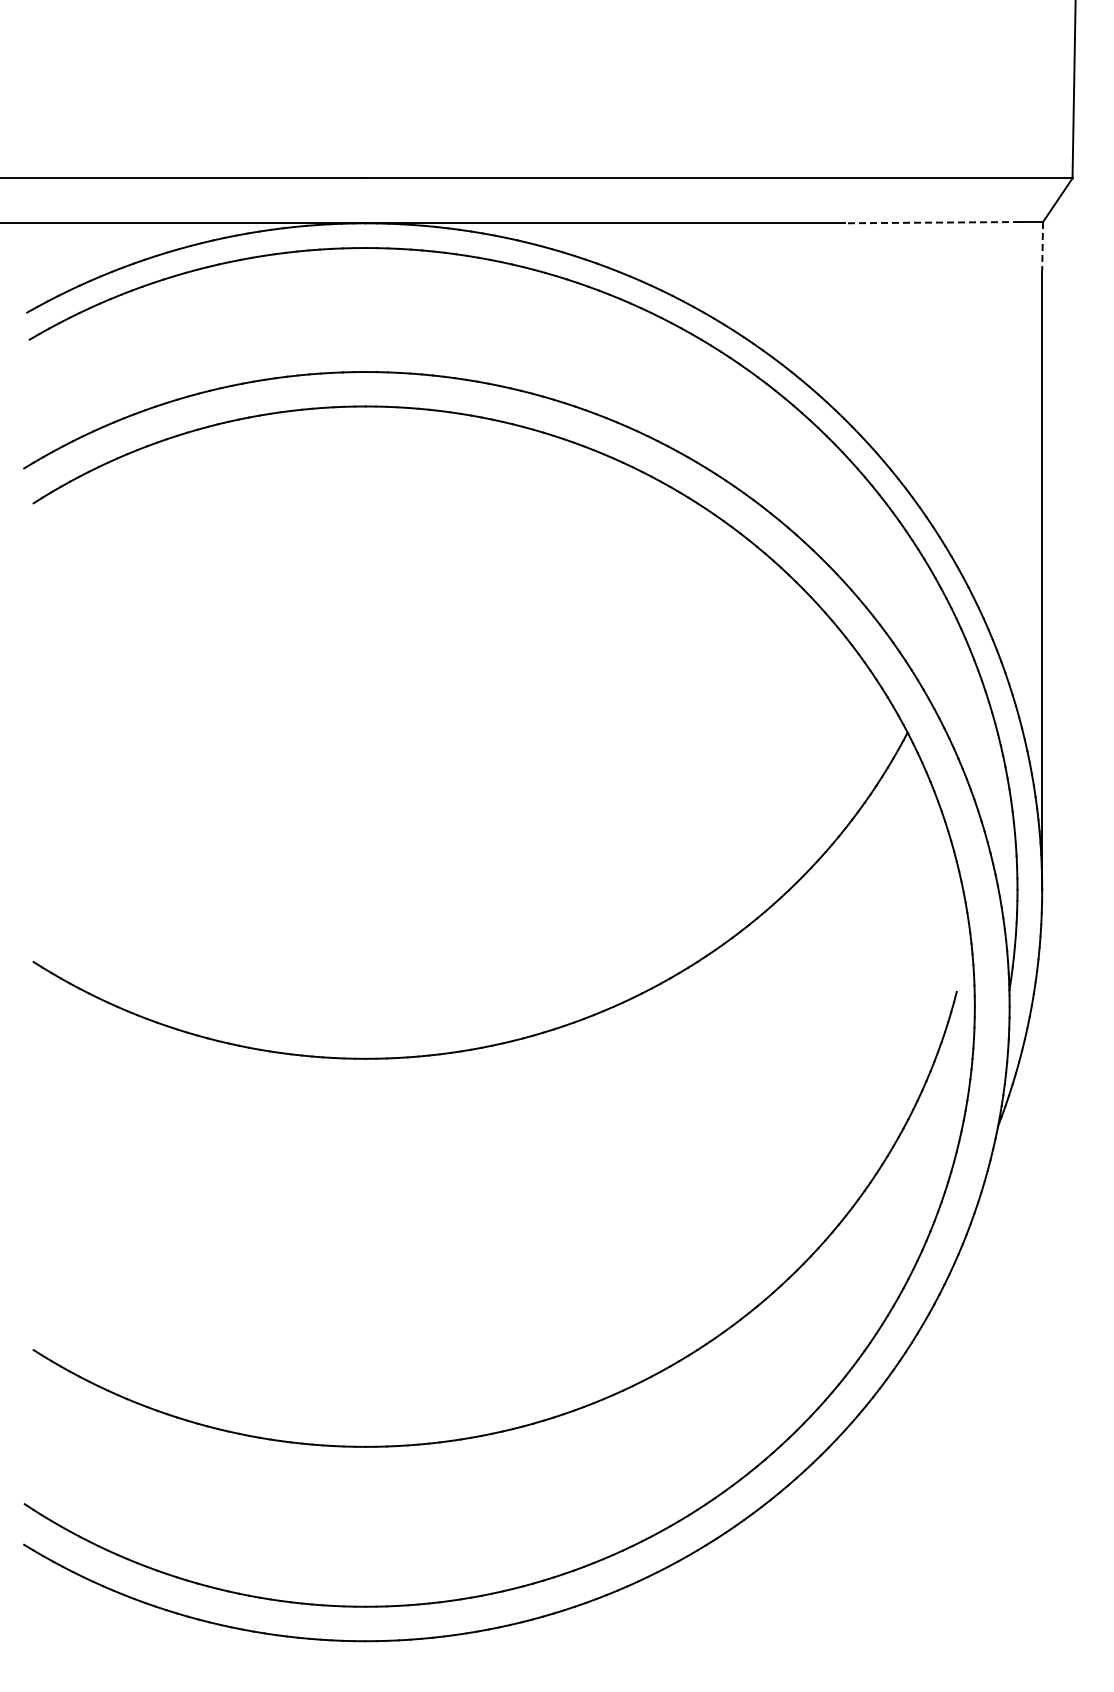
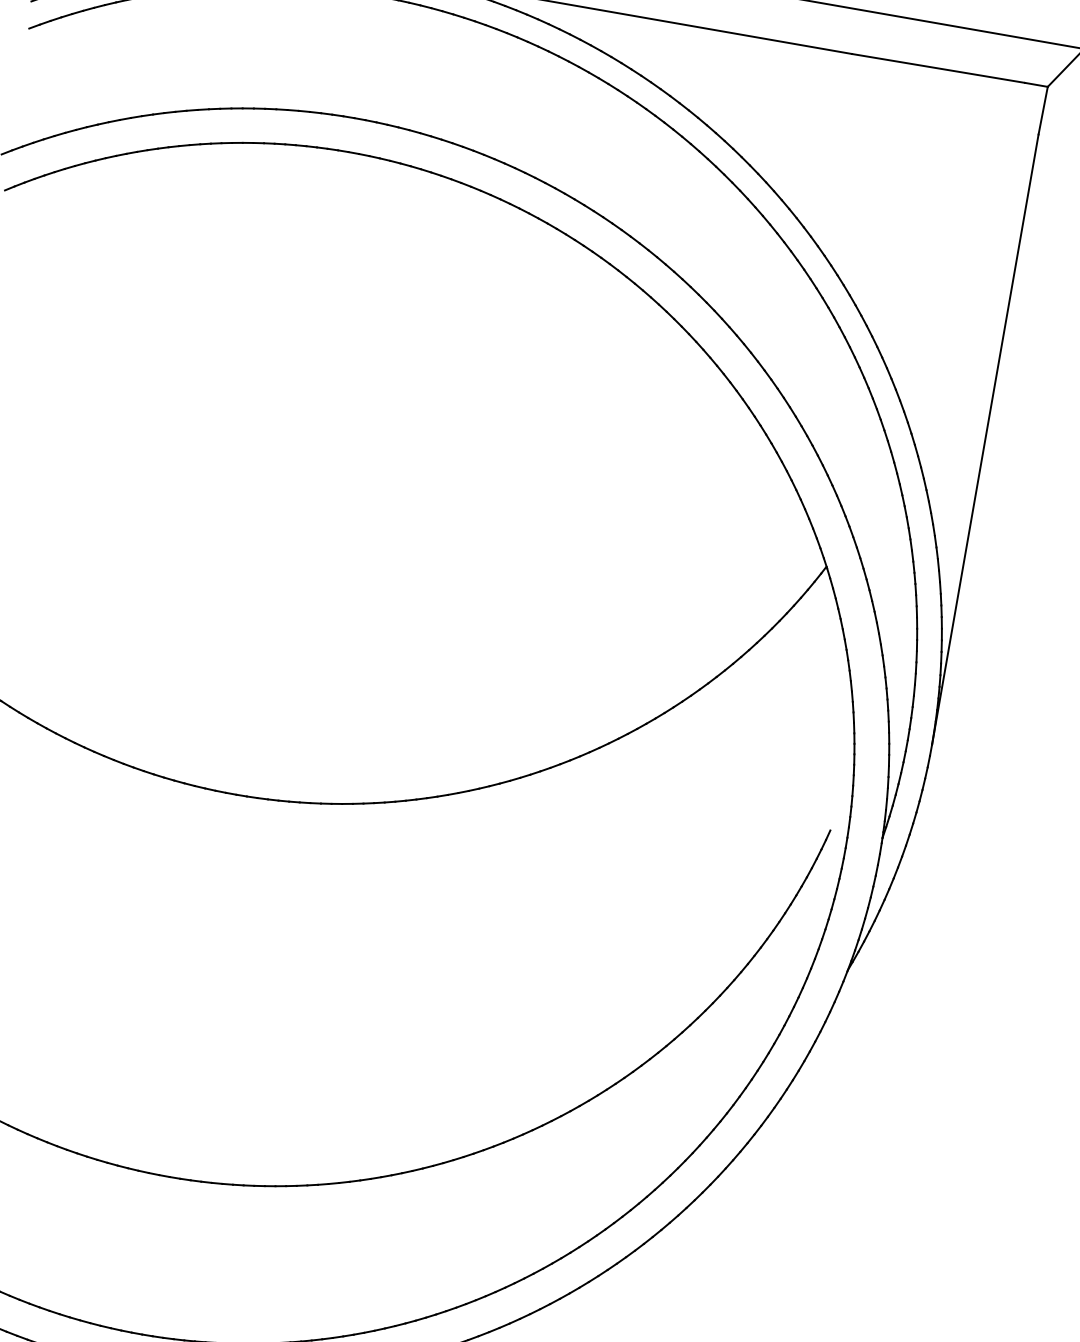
line: (932, 222) -> (938, 68), dashed -> solid
line: (1042, 246) -> (1042, 110), dashed -> solid

